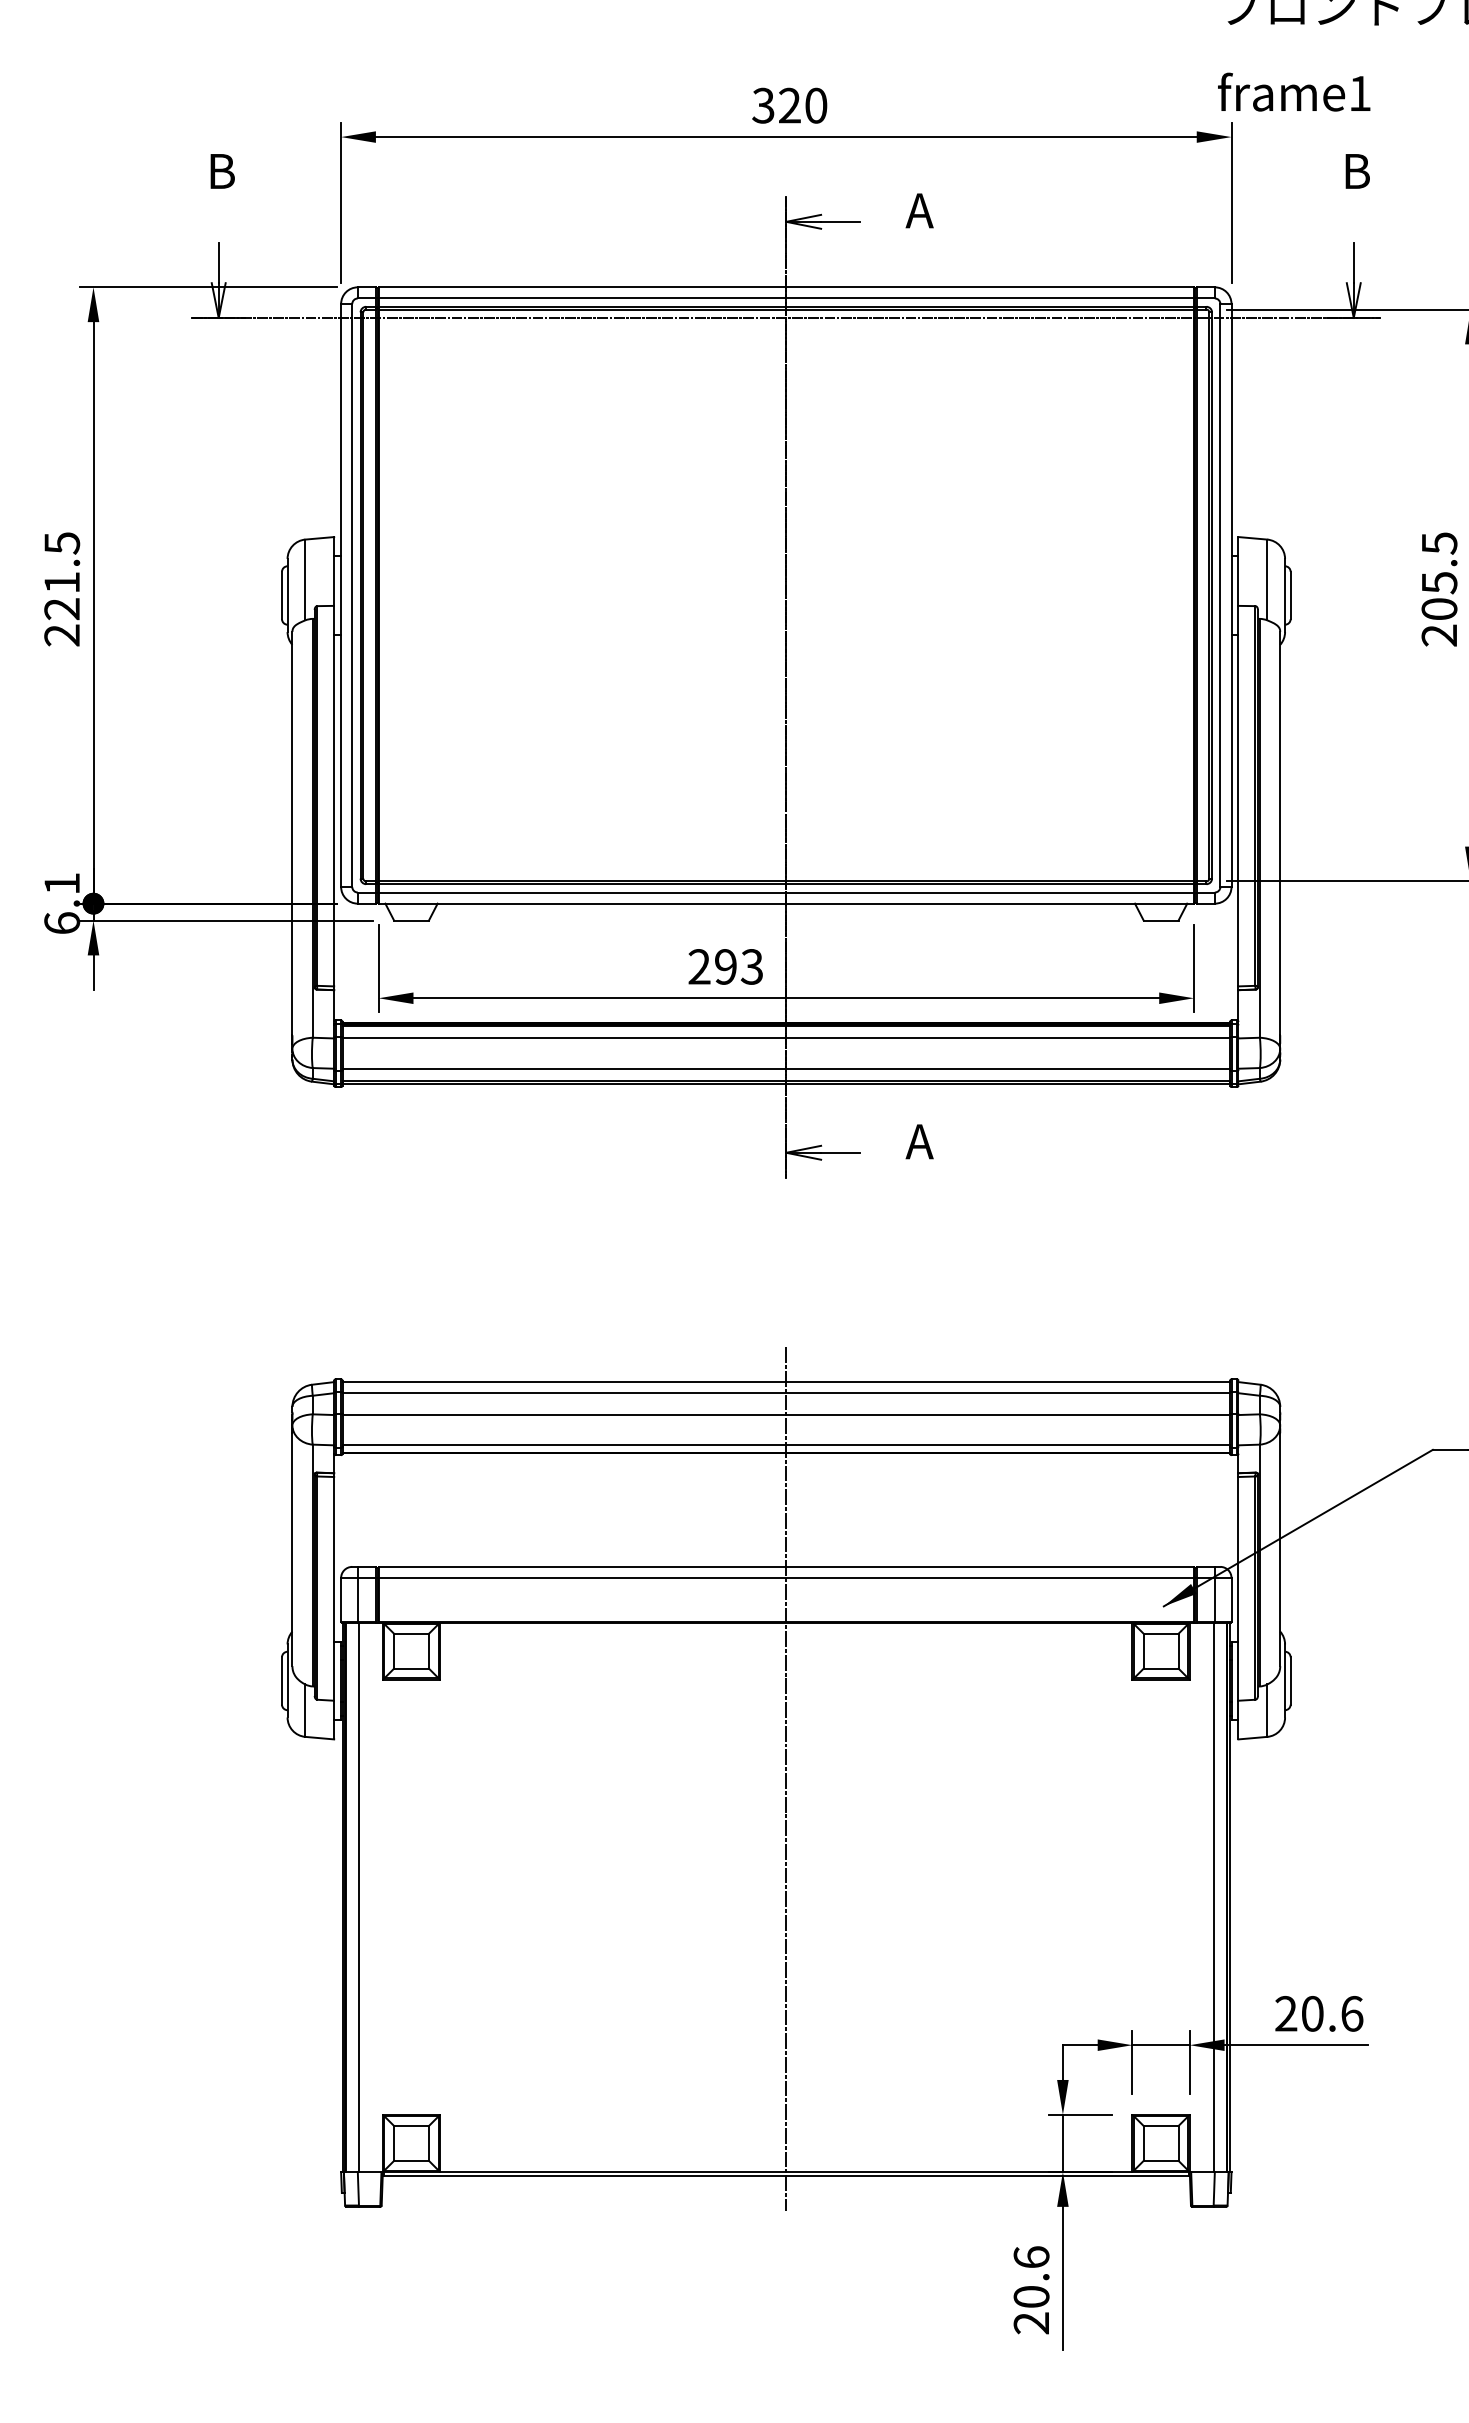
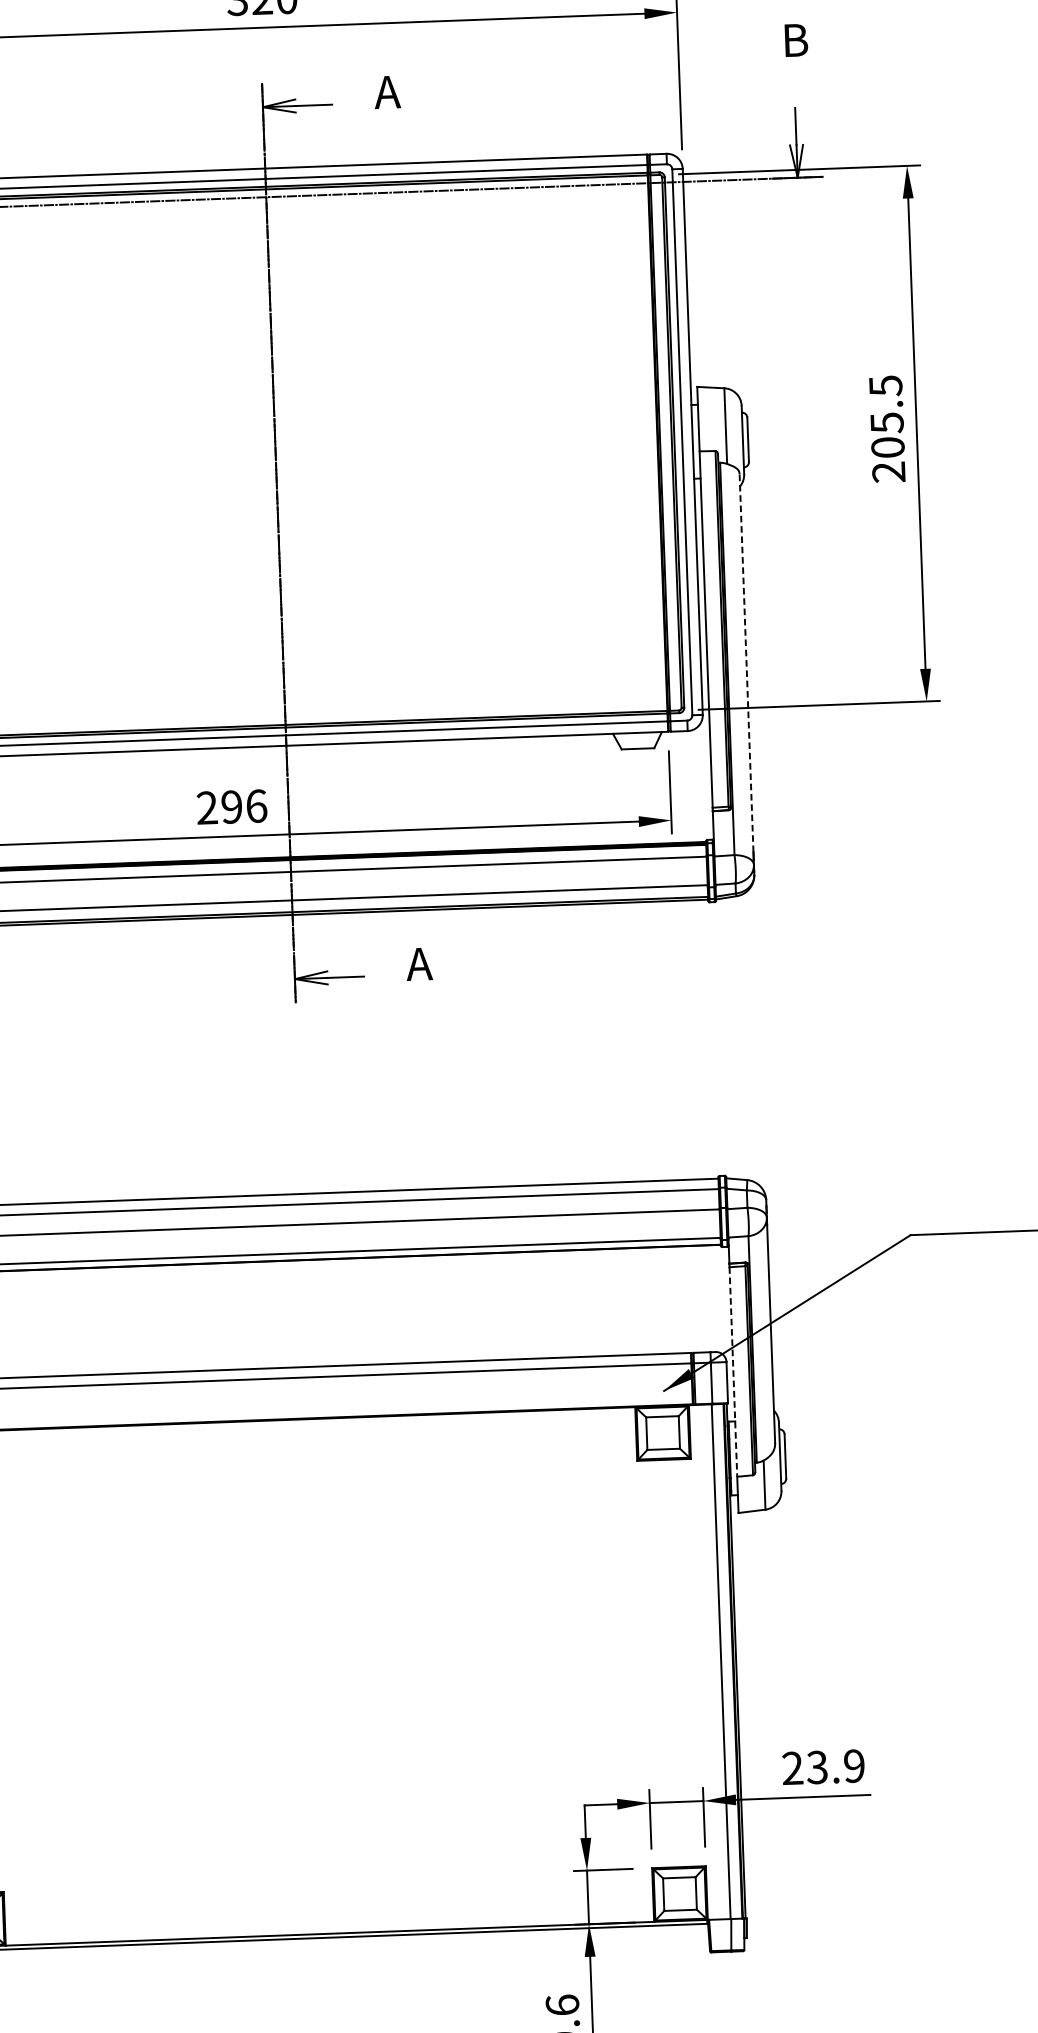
line: (1280, 833) -> (746, 663), solid -> dashed
text: (751, 966) -> (255, 805), 293 -> 296
line: (1238, 1588) -> (733, 1371), solid -> dashed
line: (786, 1779) -> (316, 1566), removed
text: (1332, 2013) -> (836, 1766), 20.6 -> 23.9

